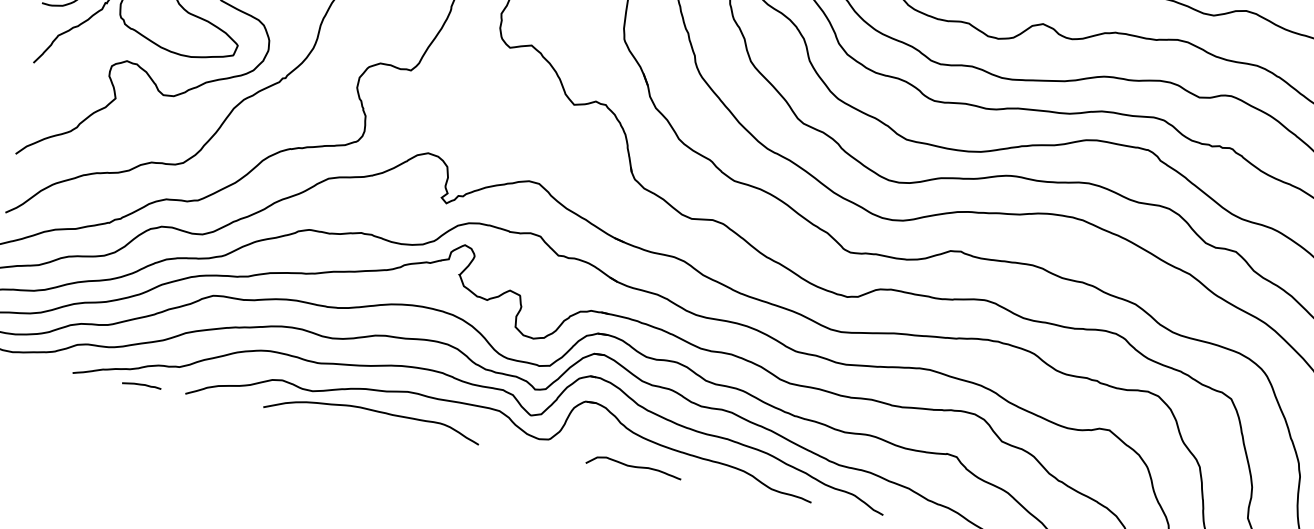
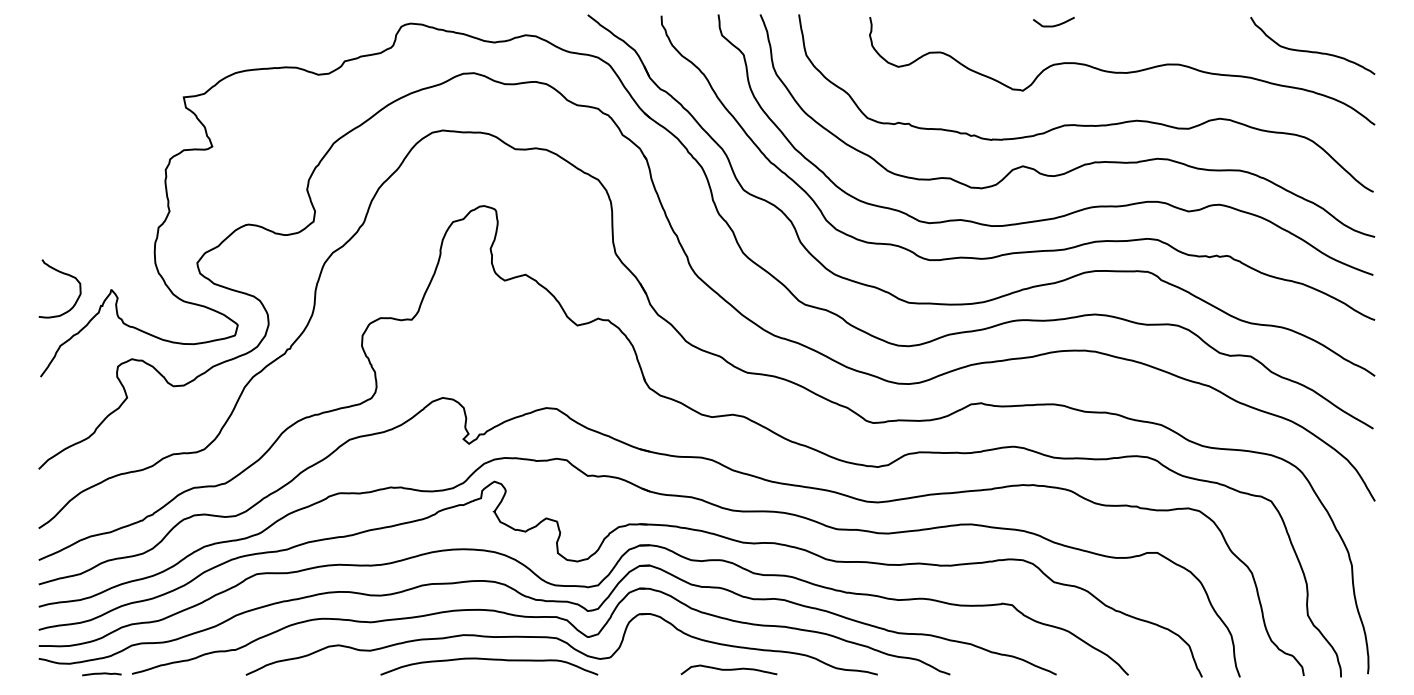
curve: (141, 385) -> (101, 674), moved
curve: (373, 411) -> (489, 660), moved
curve: (633, 466) -> (728, 669), moved

